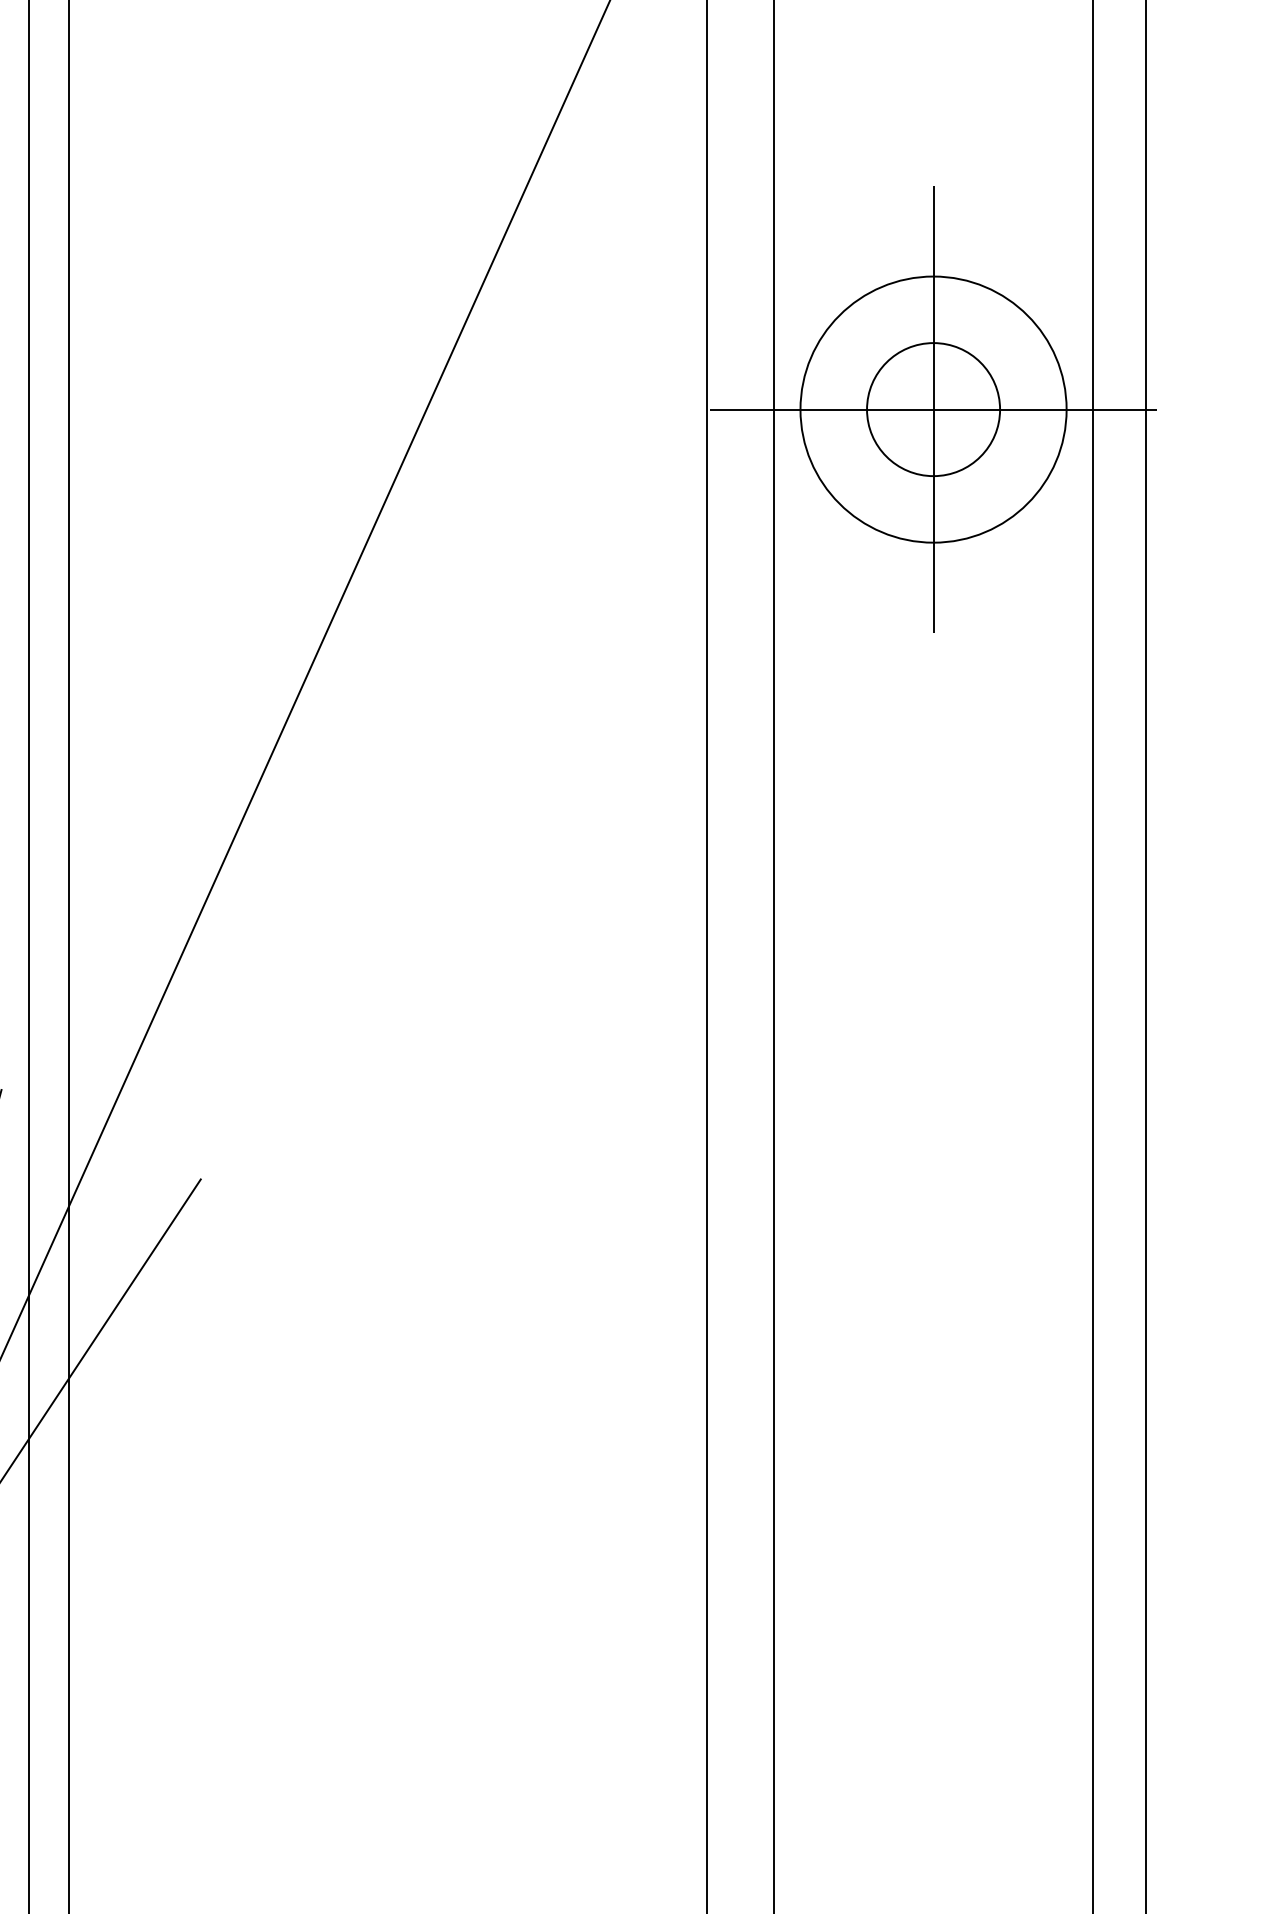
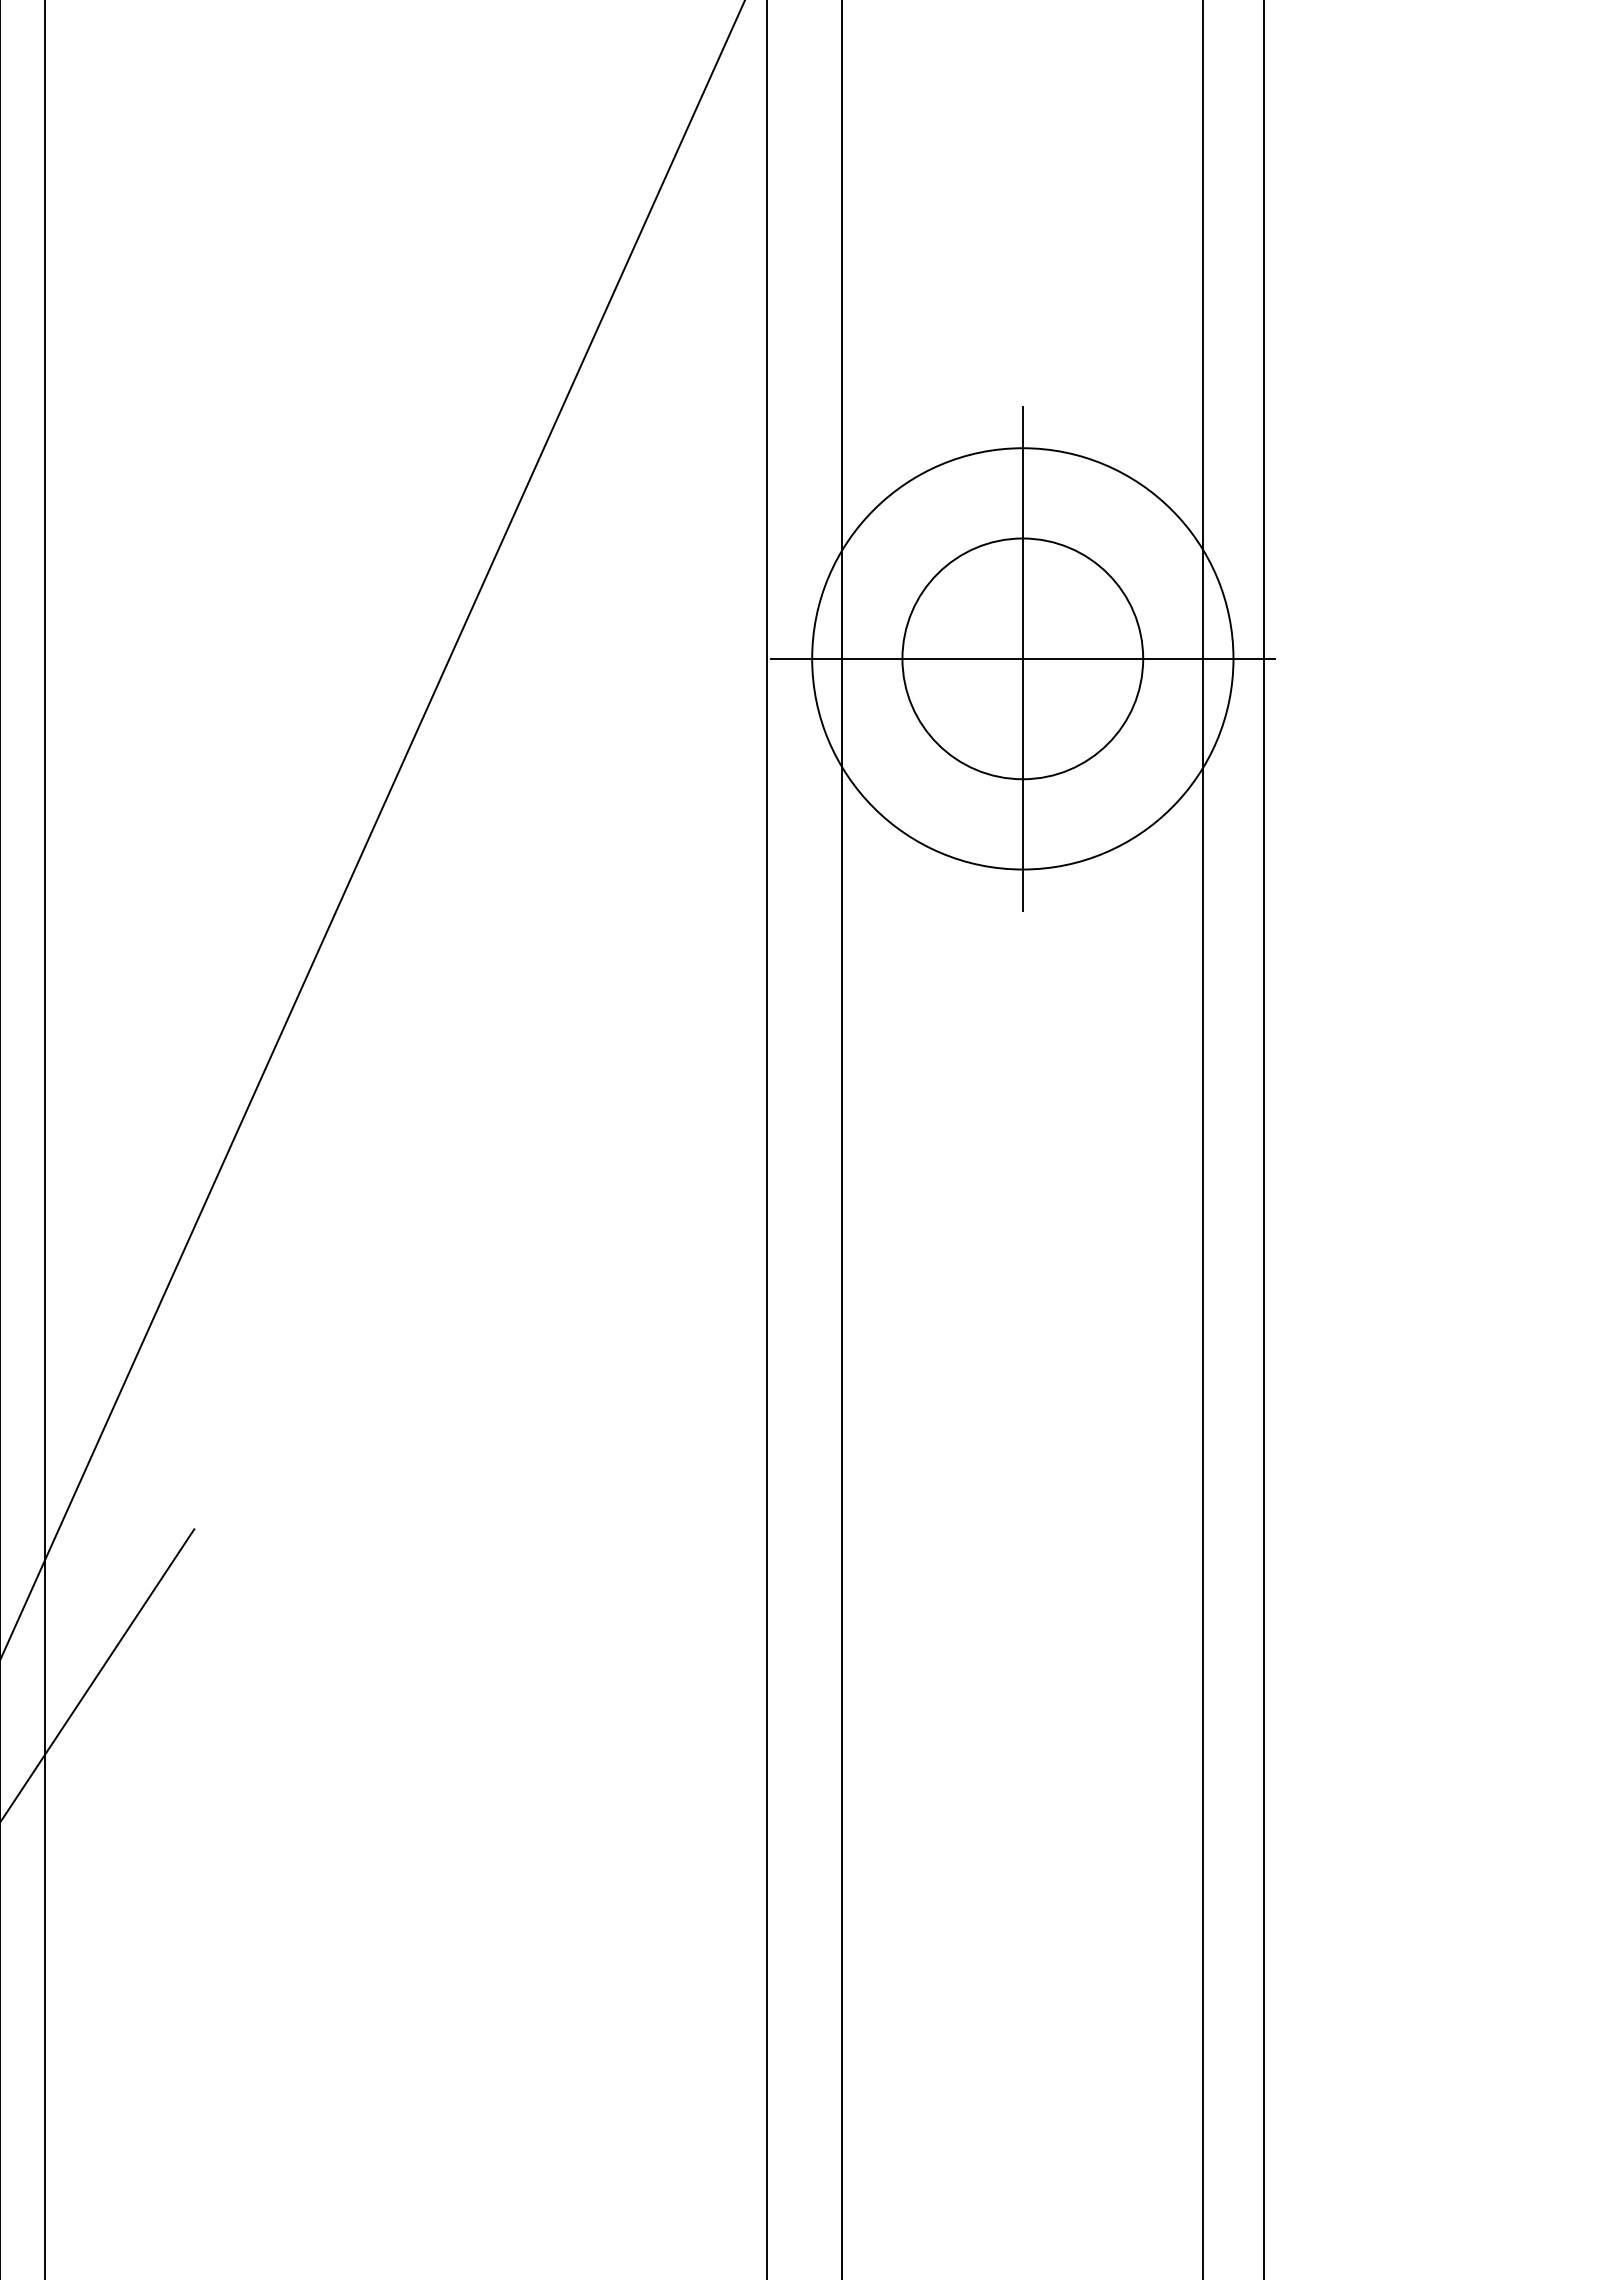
circle: (933, 409) -> (1022, 658), size x1.4
circle: (933, 409) -> (1022, 658), size x1.6

